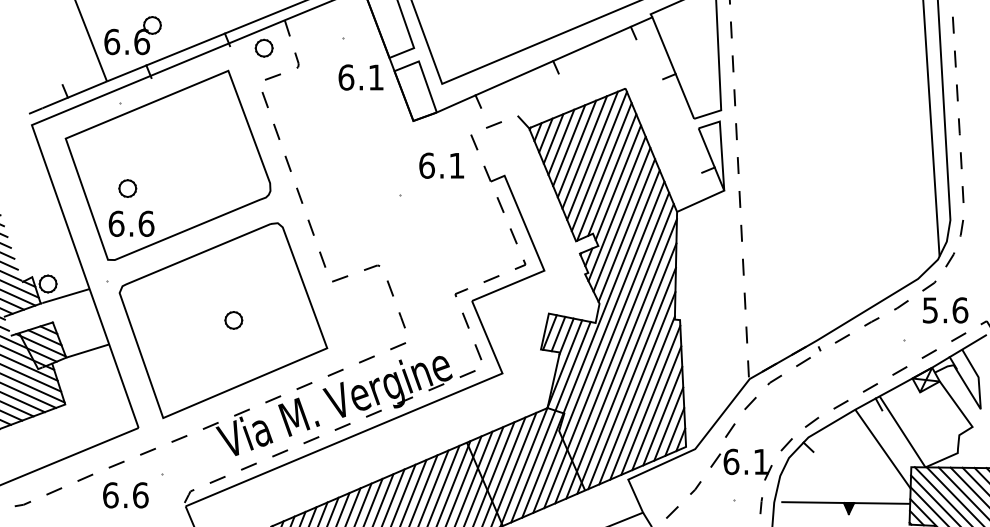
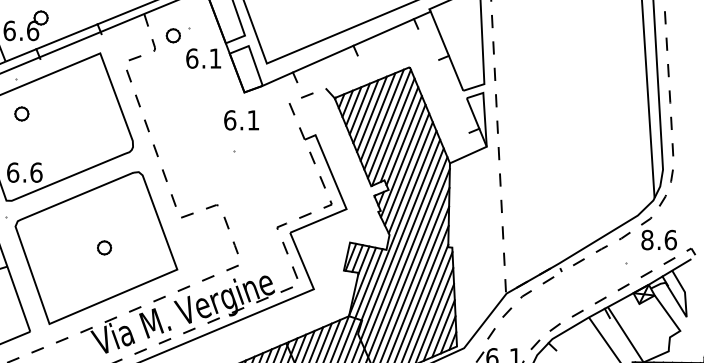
part: (263, 47) -> (172, 35), moved
text: (441, 165) -> (241, 120), moved
part: (127, 188) -> (21, 113), moved
text: (930, 310) -> (647, 240), 5.6 -> 8.6

